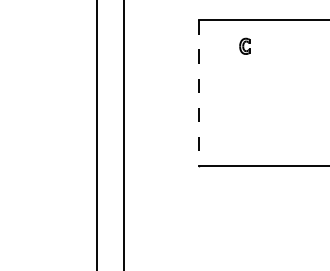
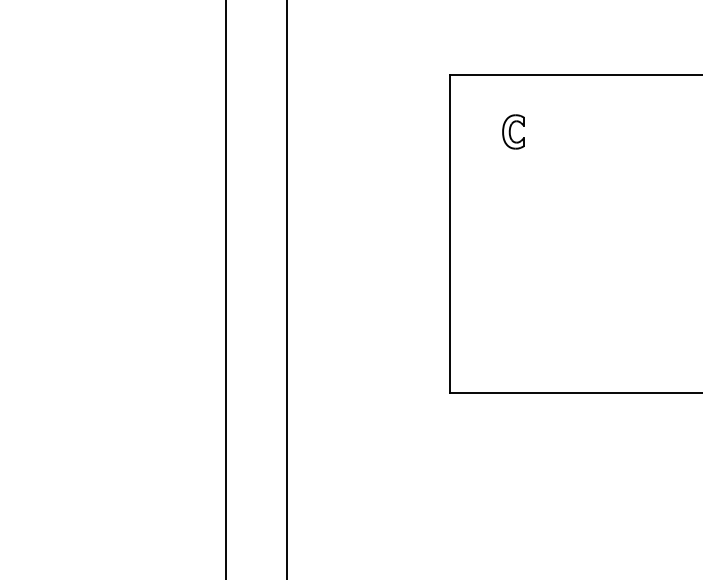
part: (244, 45) -> (512, 130), moved
line: (199, 93) -> (451, 234), dashed -> solid

